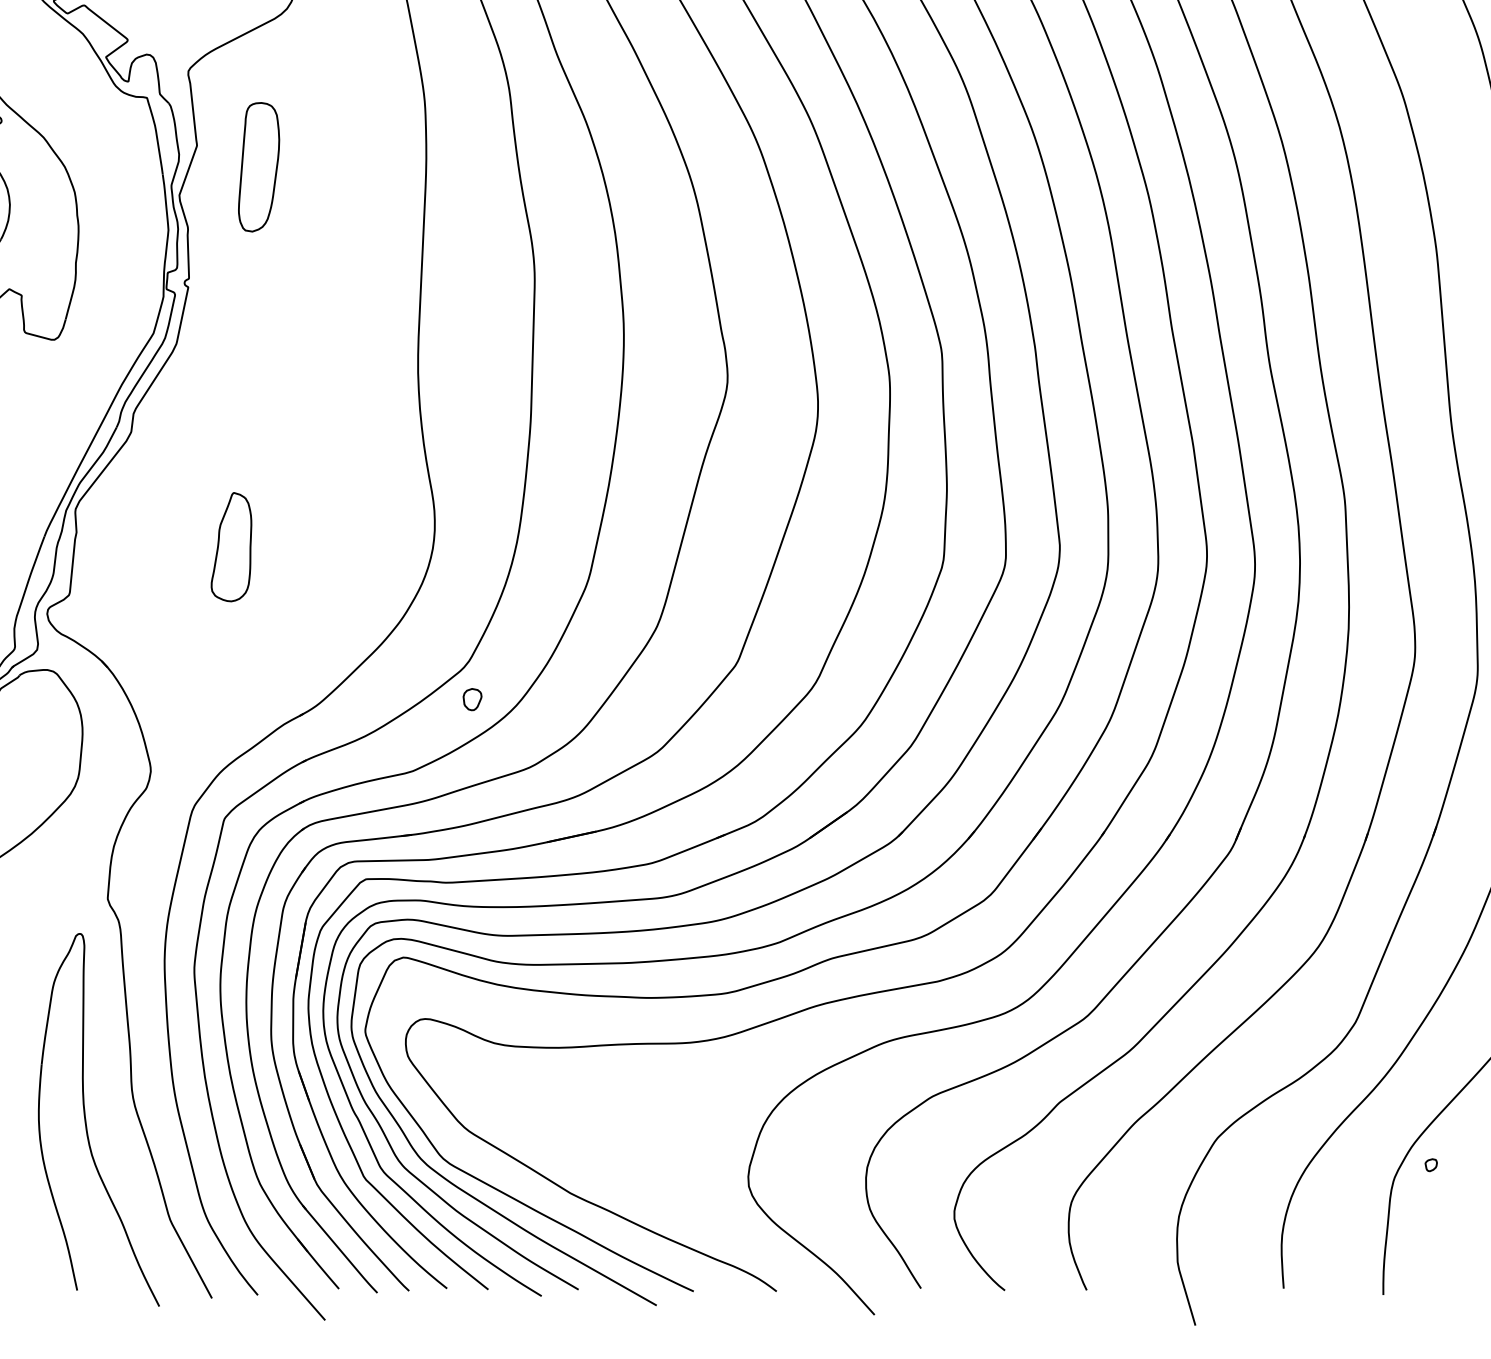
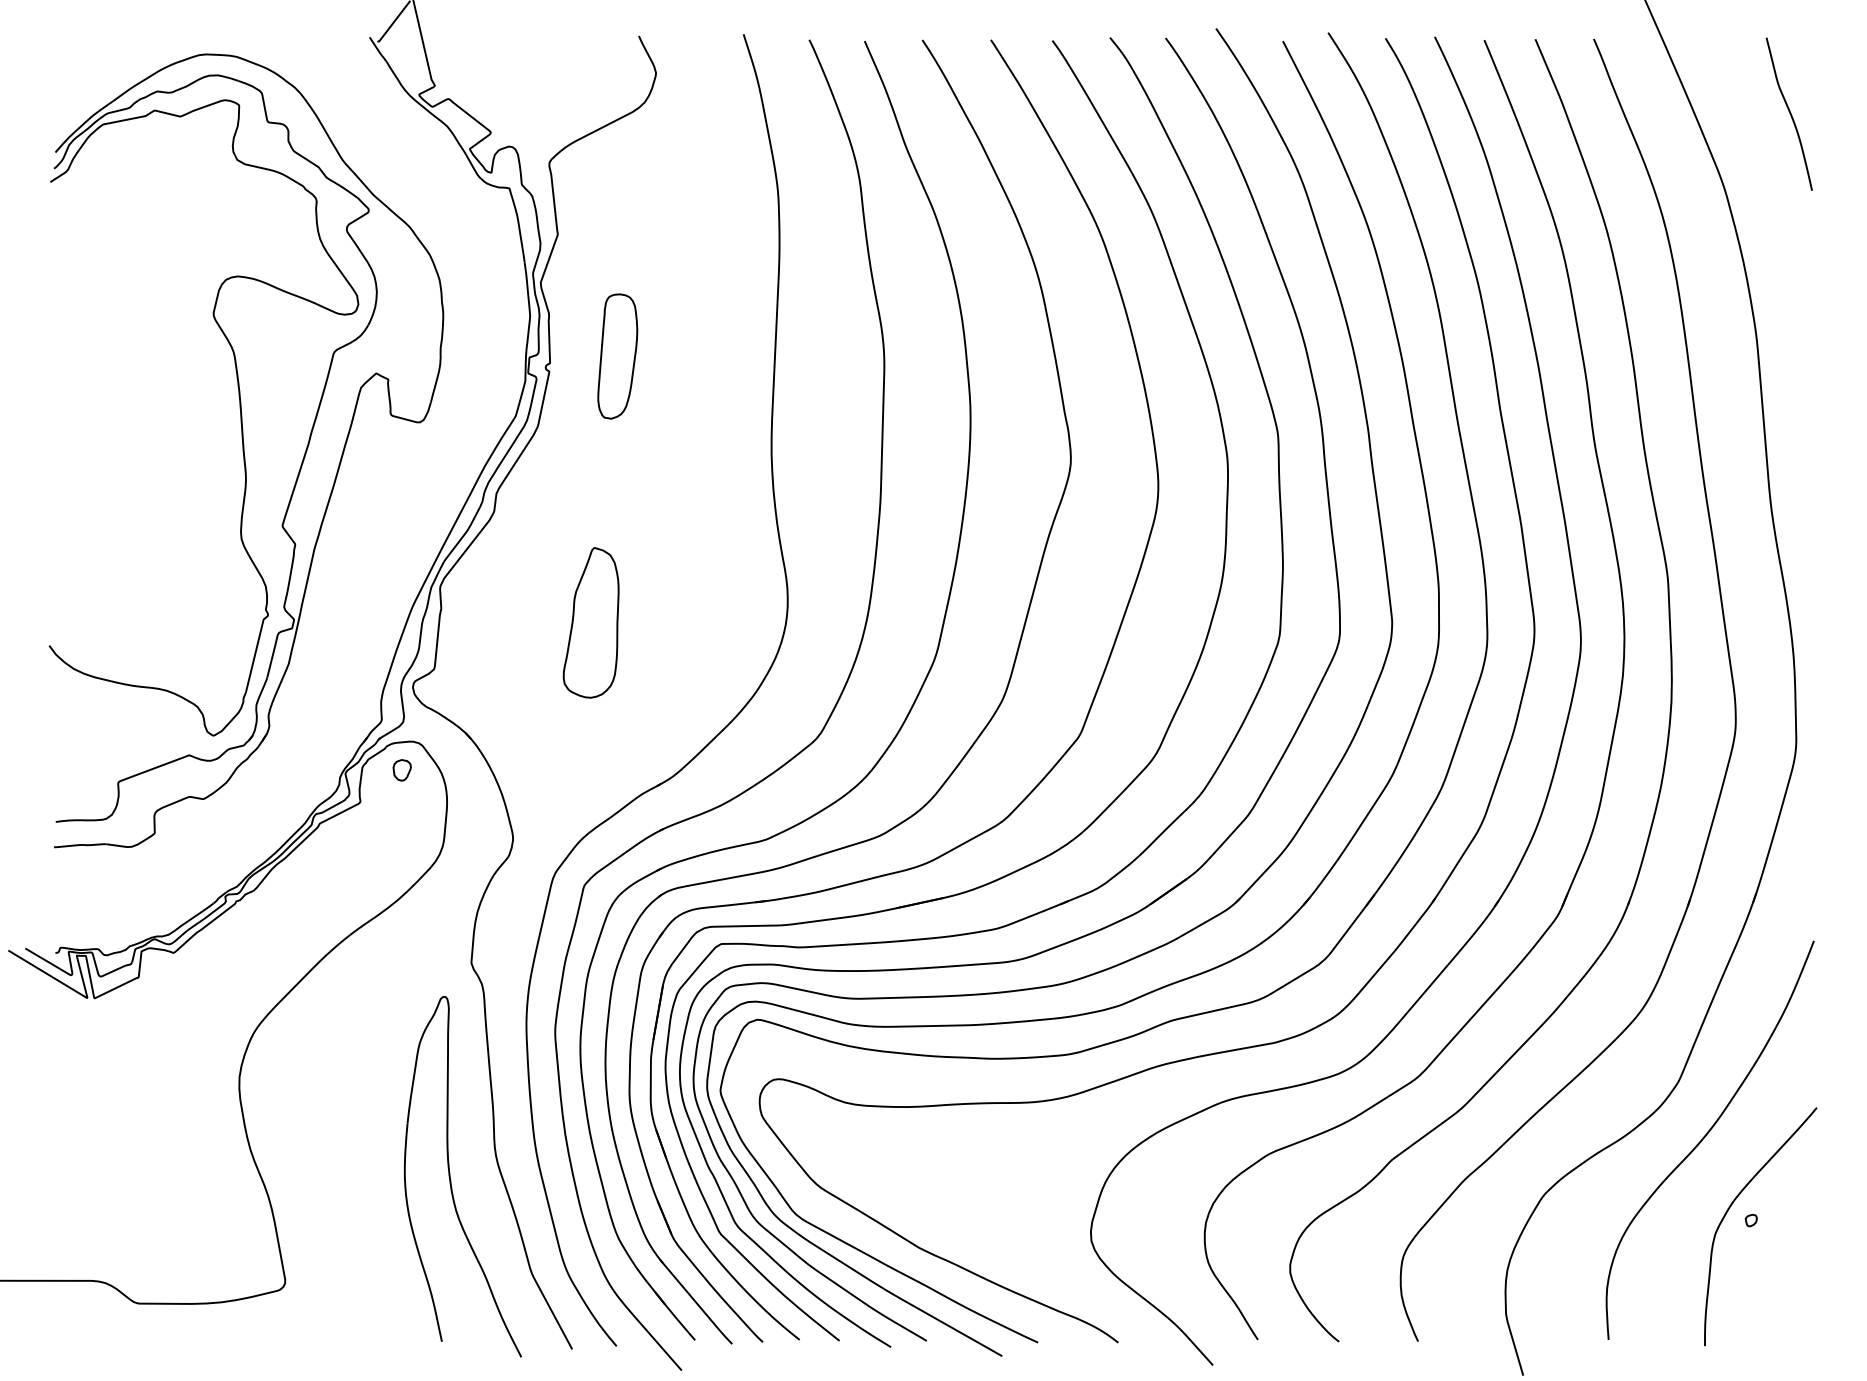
part: (258, 167) -> (617, 356), moved
part: (230, 546) -> (590, 622), size x1.43
part: (471, 699) -> (401, 770), moved

